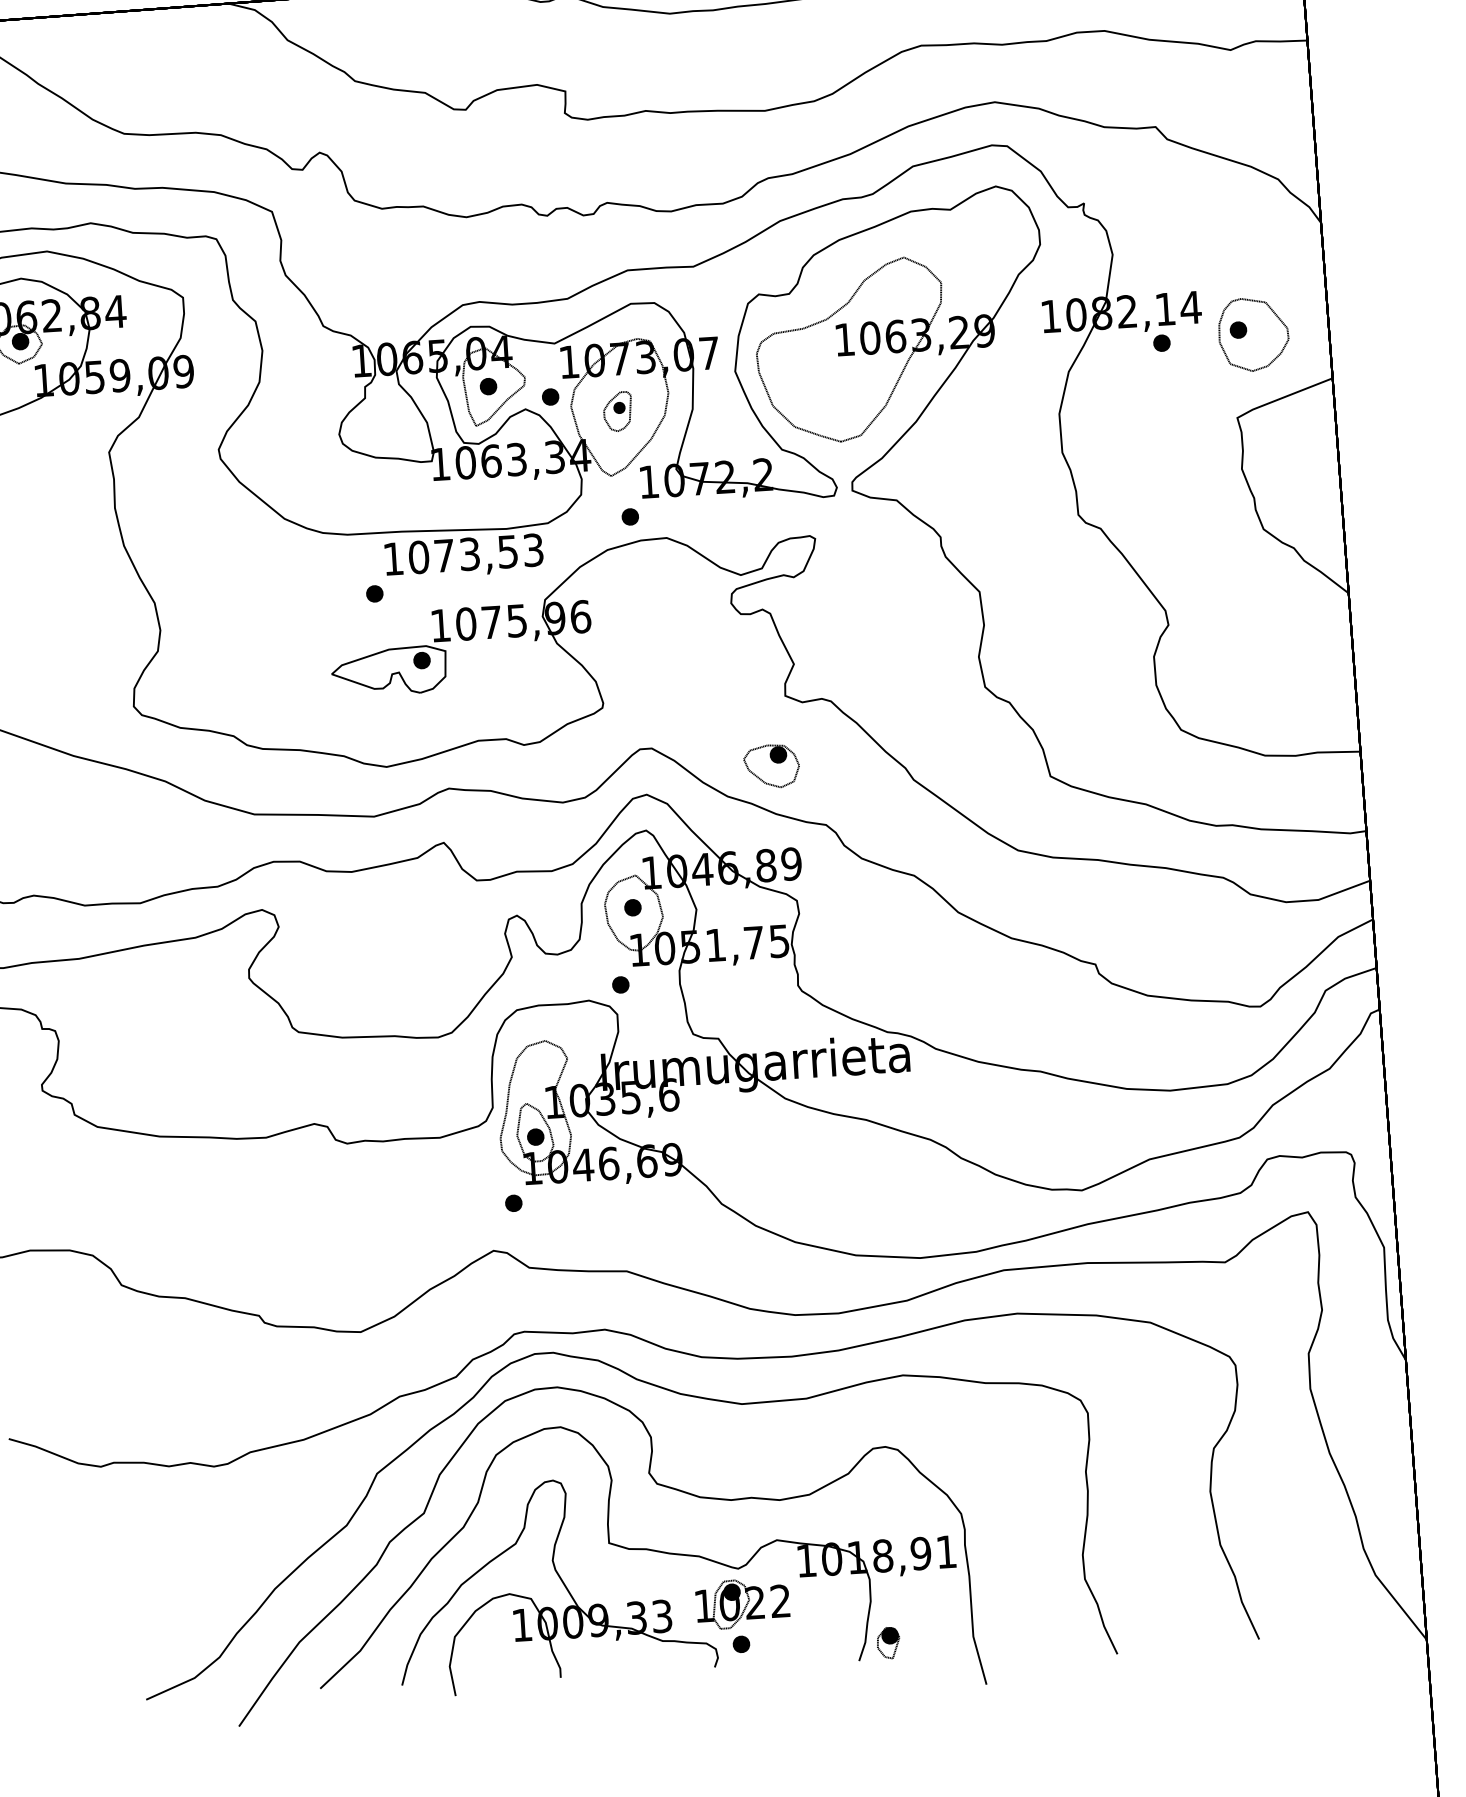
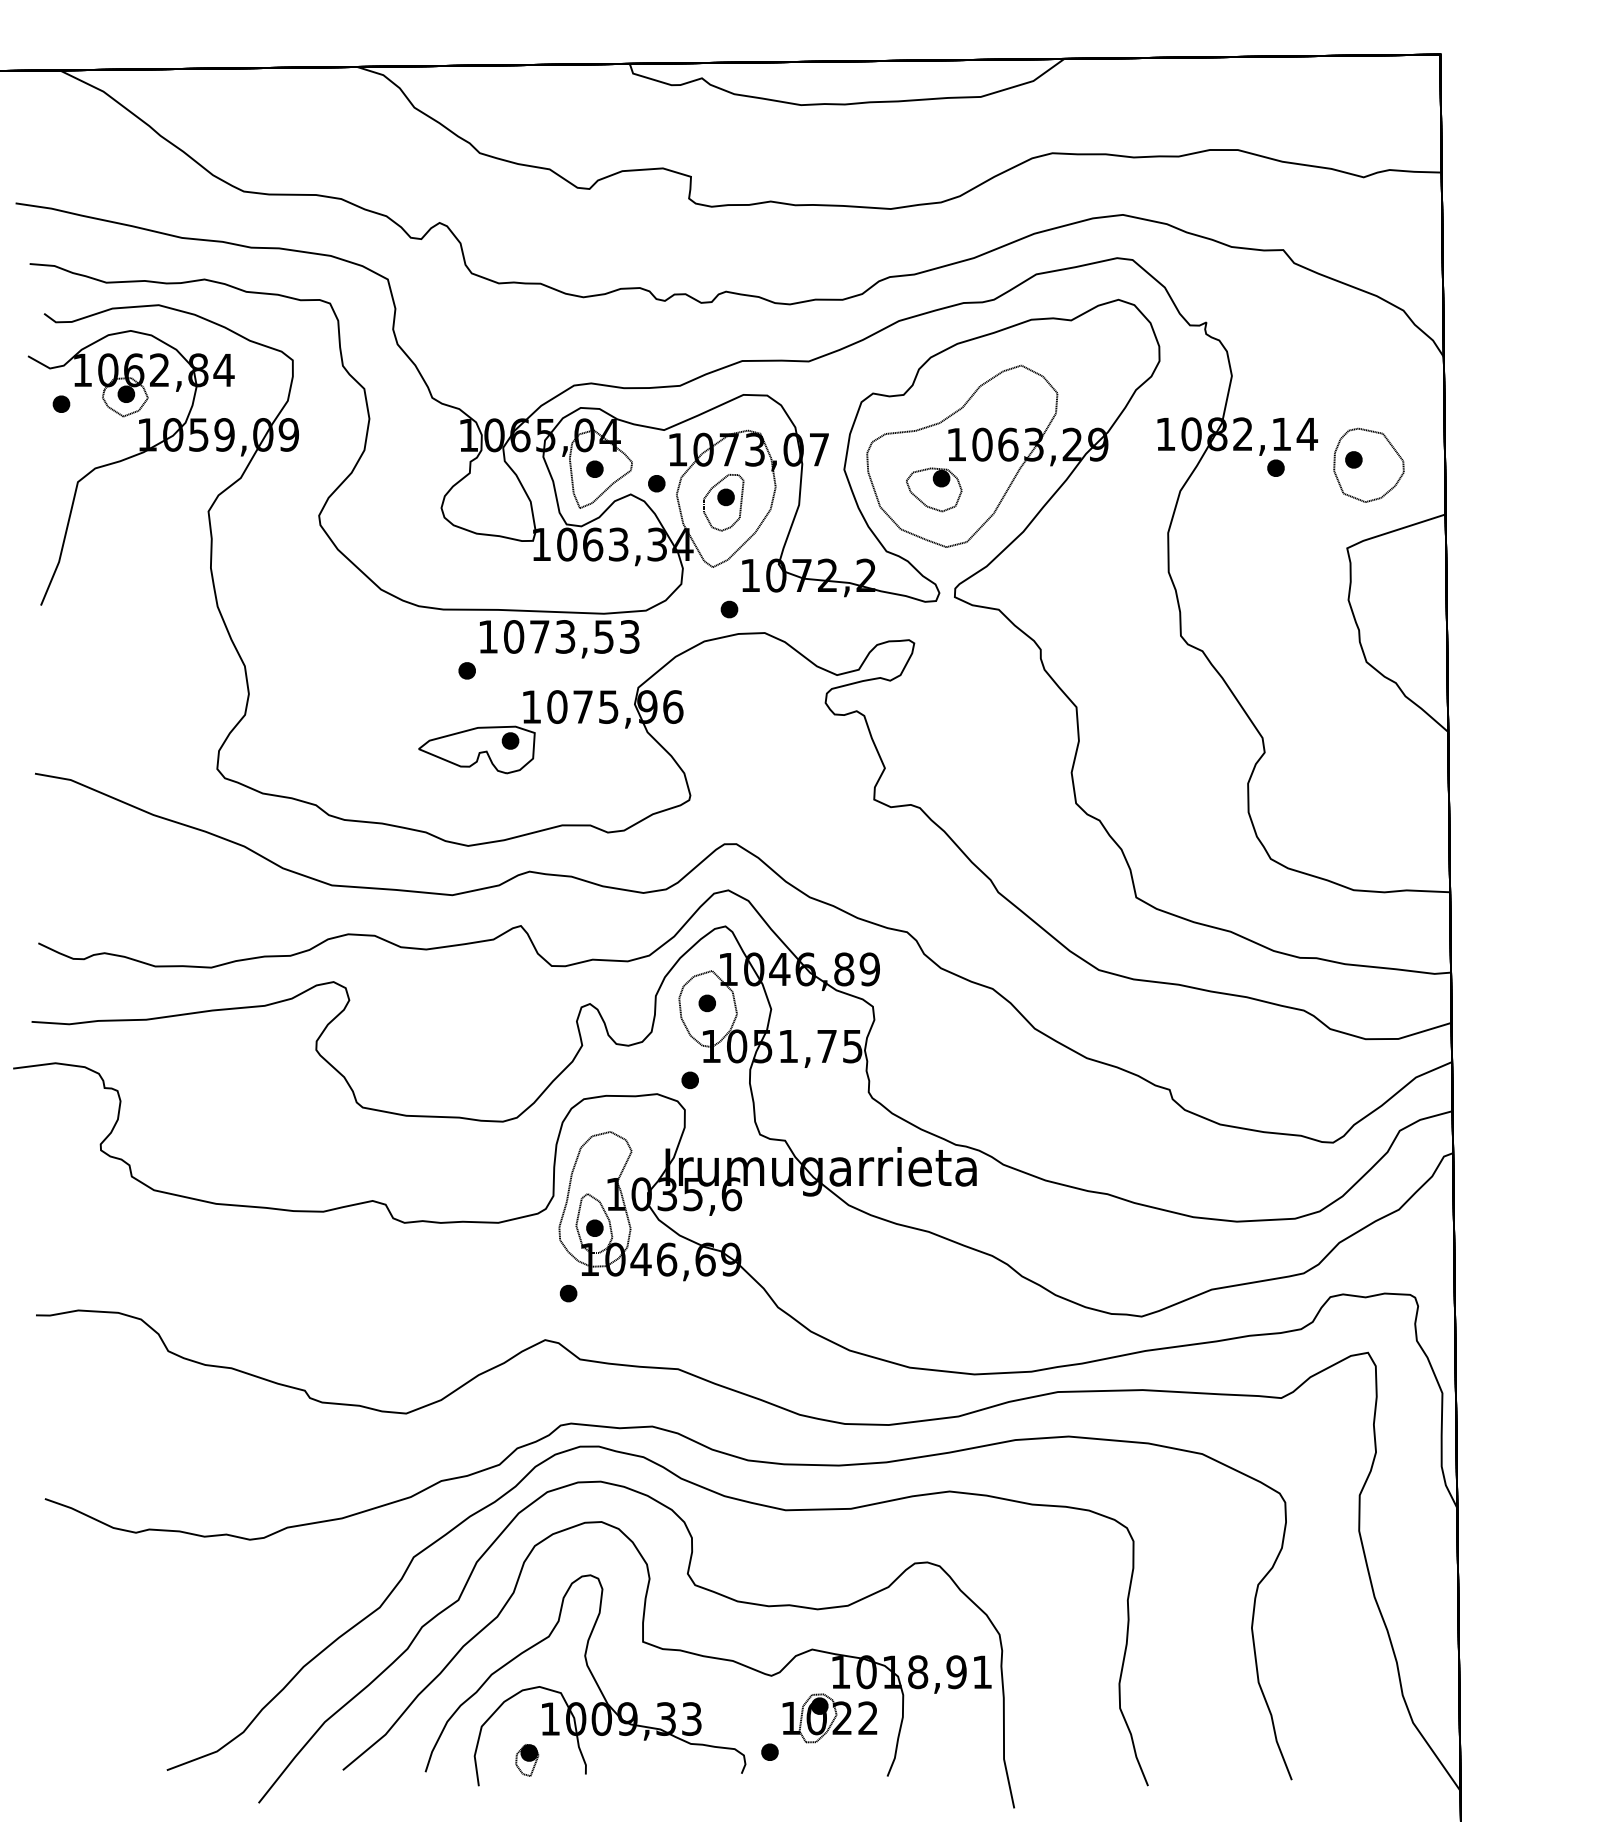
part: (617, 411) -> (723, 502), size x1.43
part: (772, 766) -> (934, 489), moved
part: (742, 1603) -> (829, 1718), moved
part: (888, 1643) -> (527, 1760), moved

